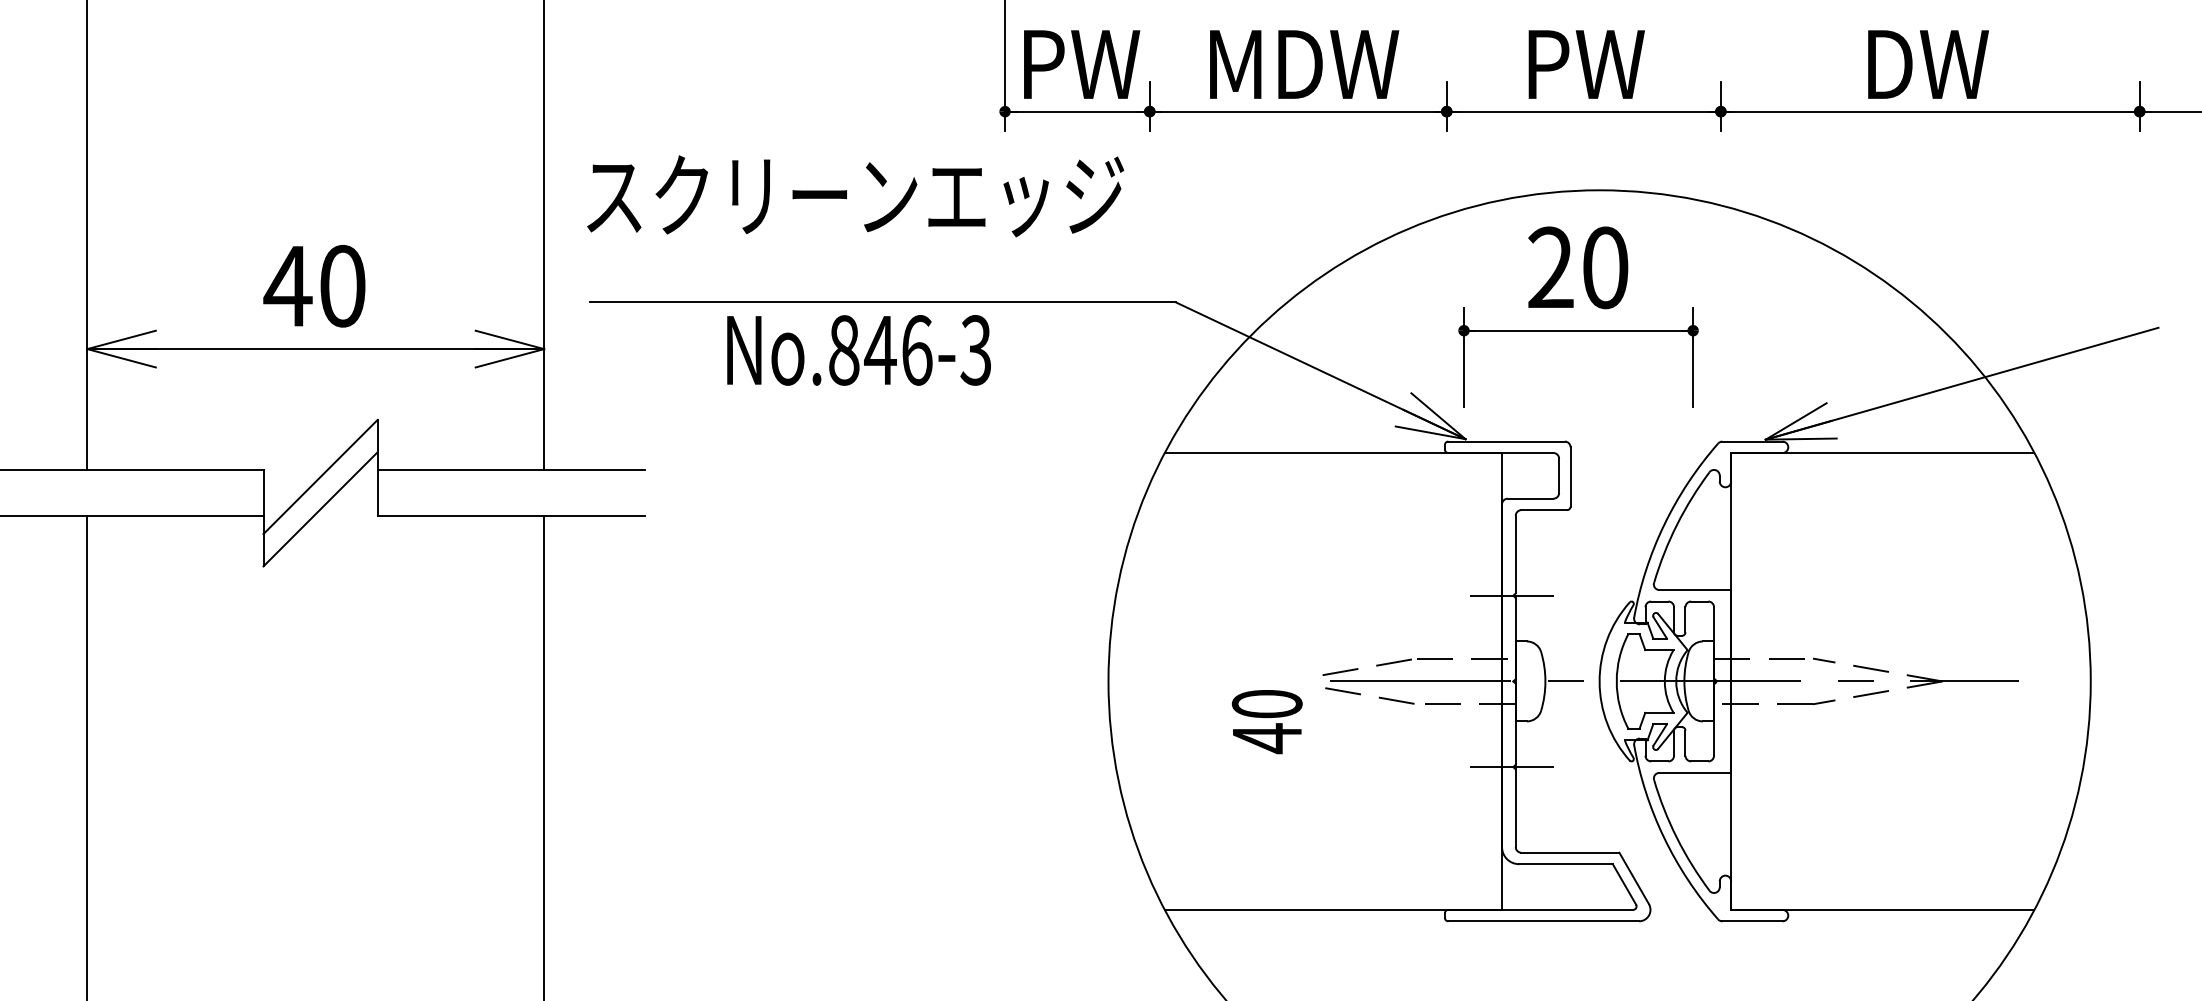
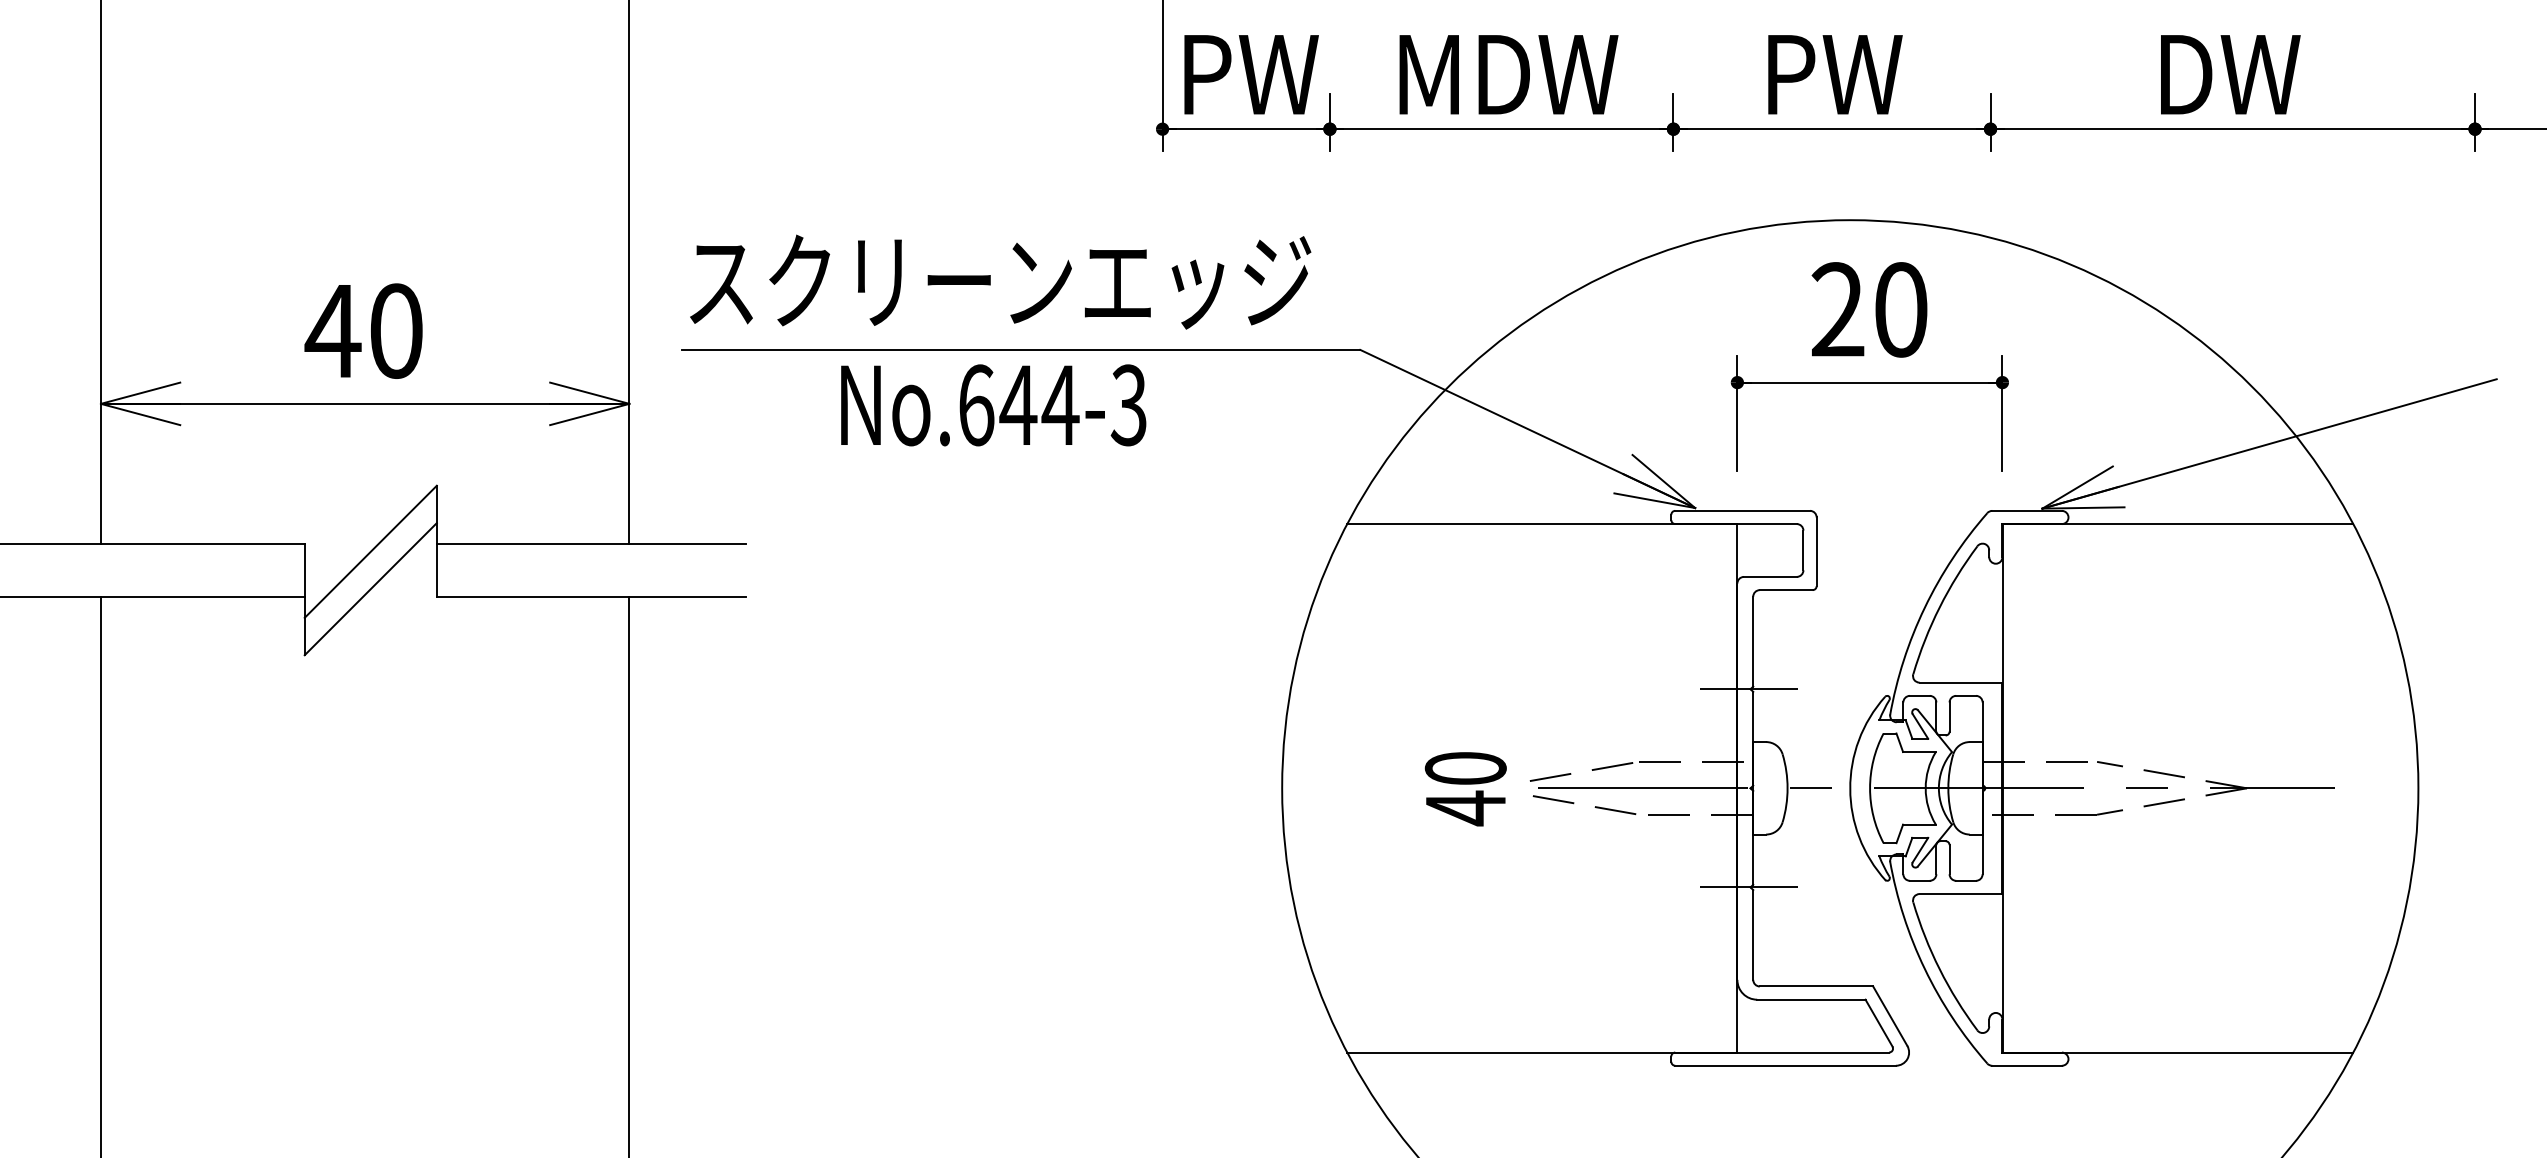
text: (855, 195) -> (1000, 281), moved
part: (1573, 308) -> (1863, 356), moved
text: (881, 350) -> (1019, 405), No.846-3 -> No.644-3
text: (1266, 722) -> (1465, 789), moved

